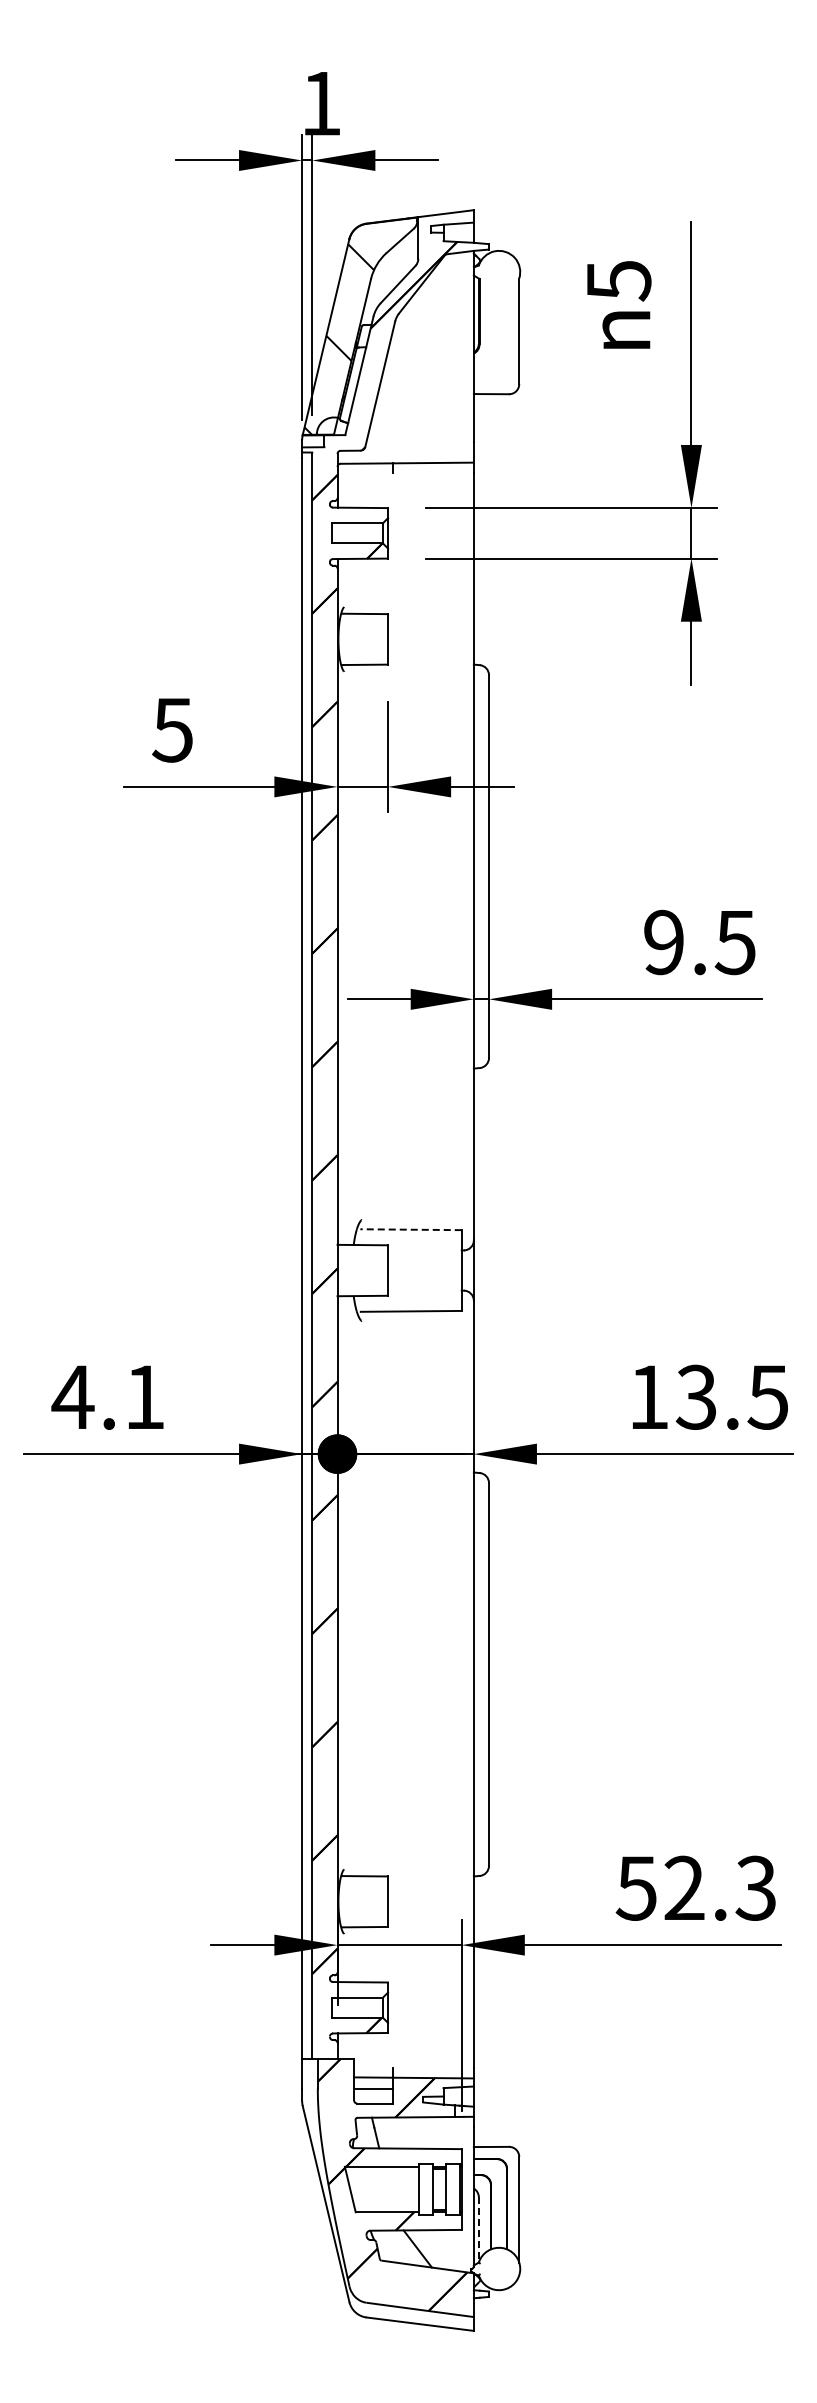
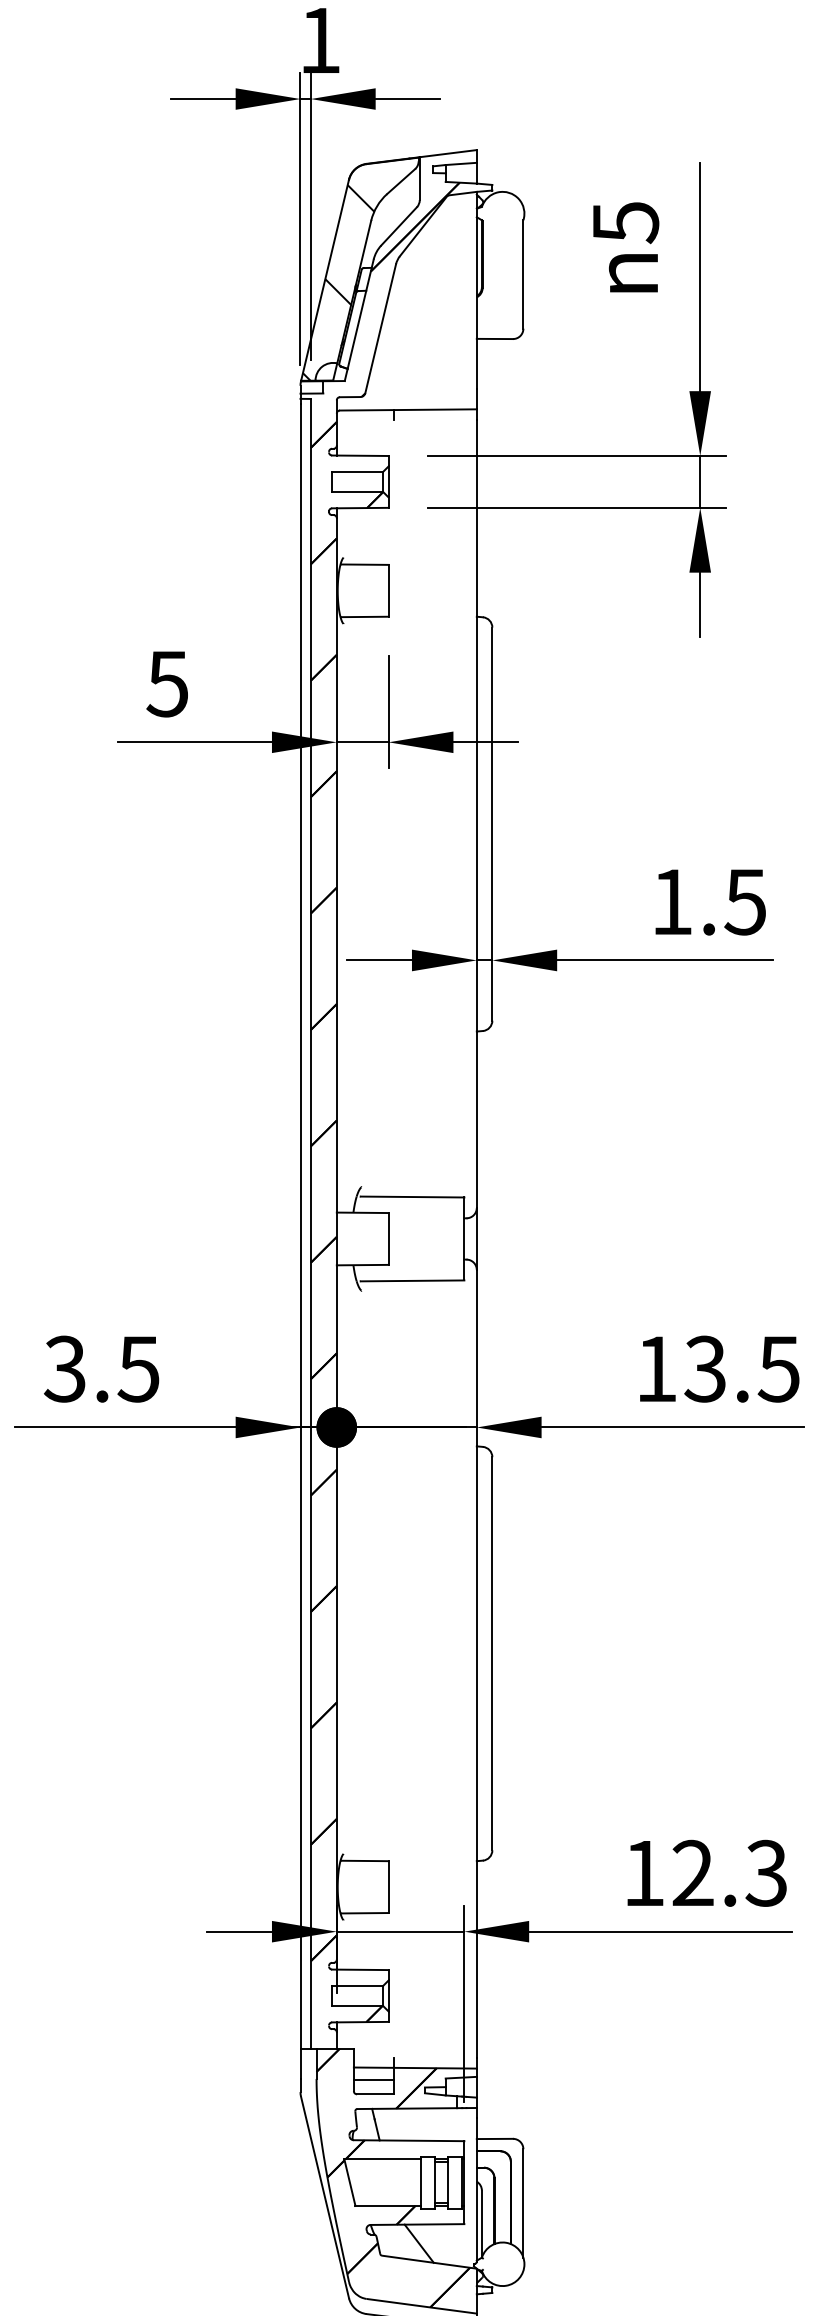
text: (663, 942) -> (671, 902), 9.5 -> 1.5
line: (410, 1229) -> (411, 1196), dashed -> solid
text: (107, 1396) -> (100, 1368), 4.1 -> 3.5
text: (635, 1888) -> (642, 1873), 52.3 -> 12.3
line: (478, 2229) -> (481, 2223), dashed -> solid

